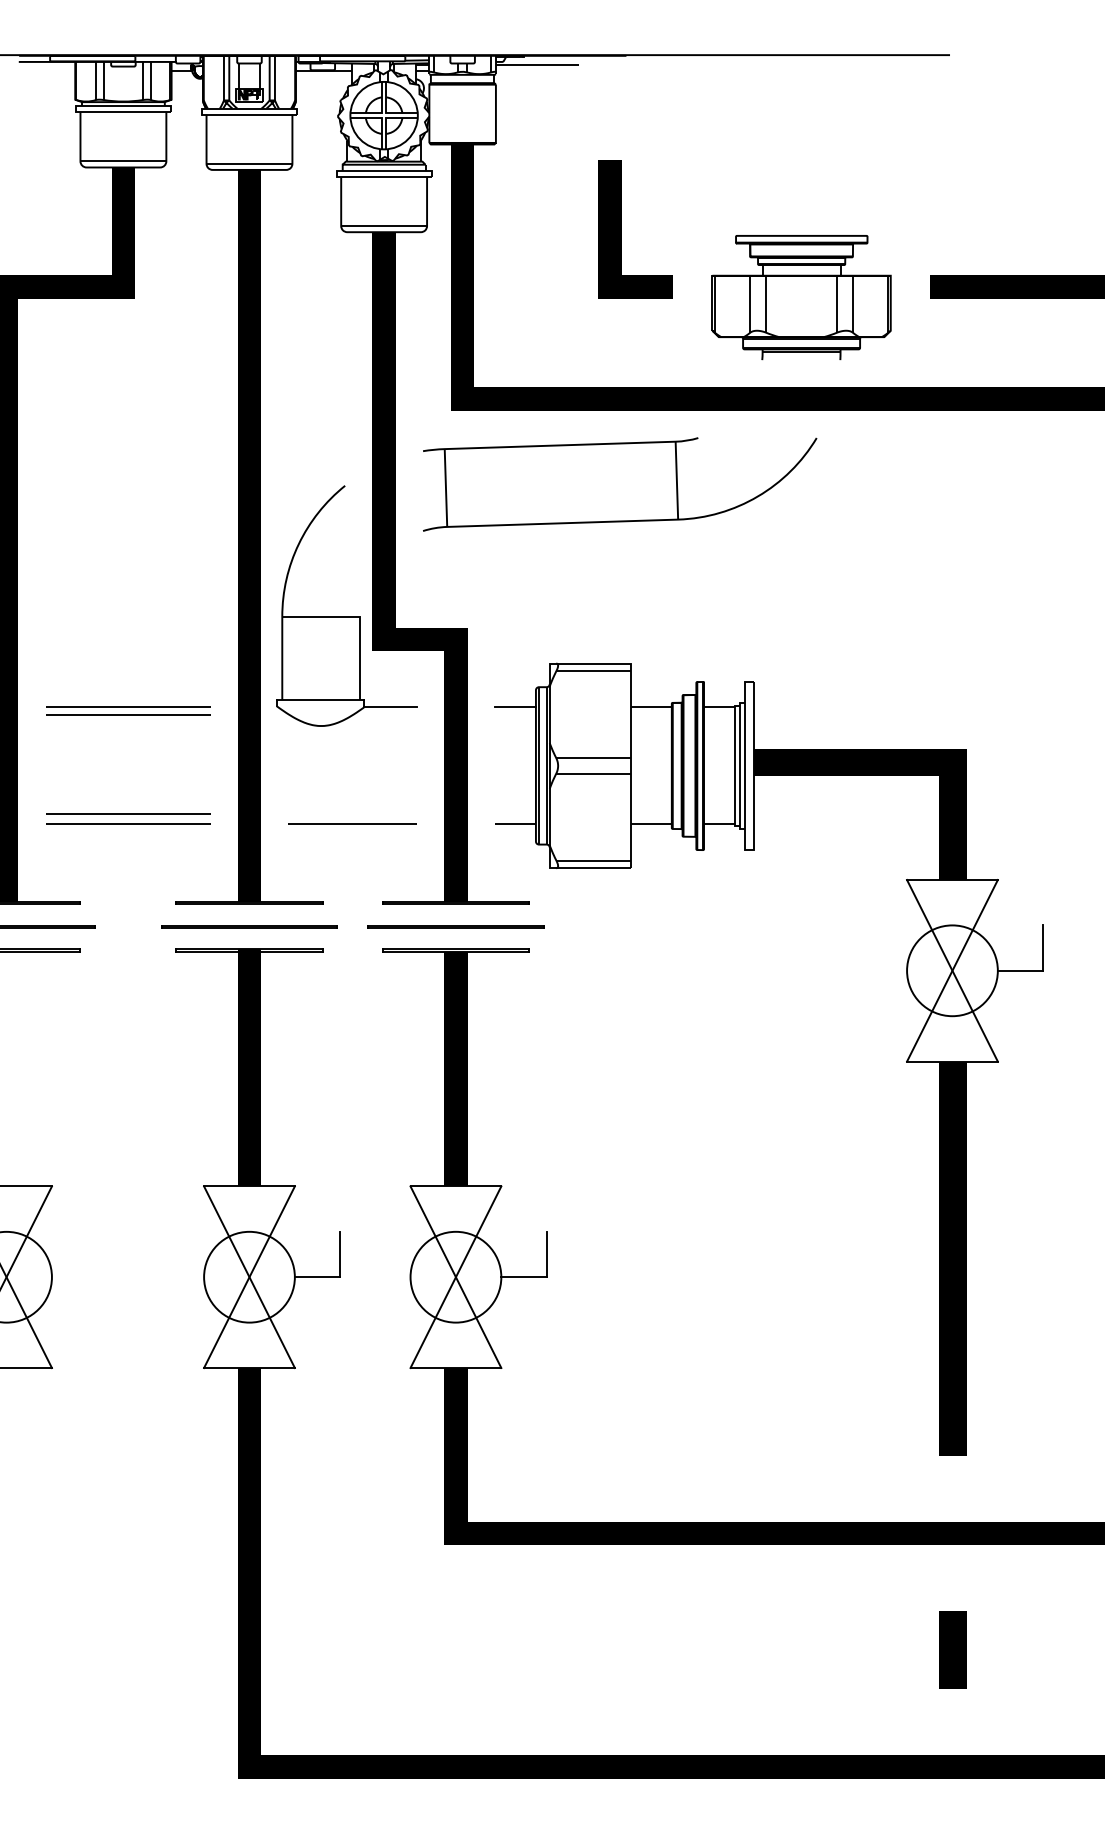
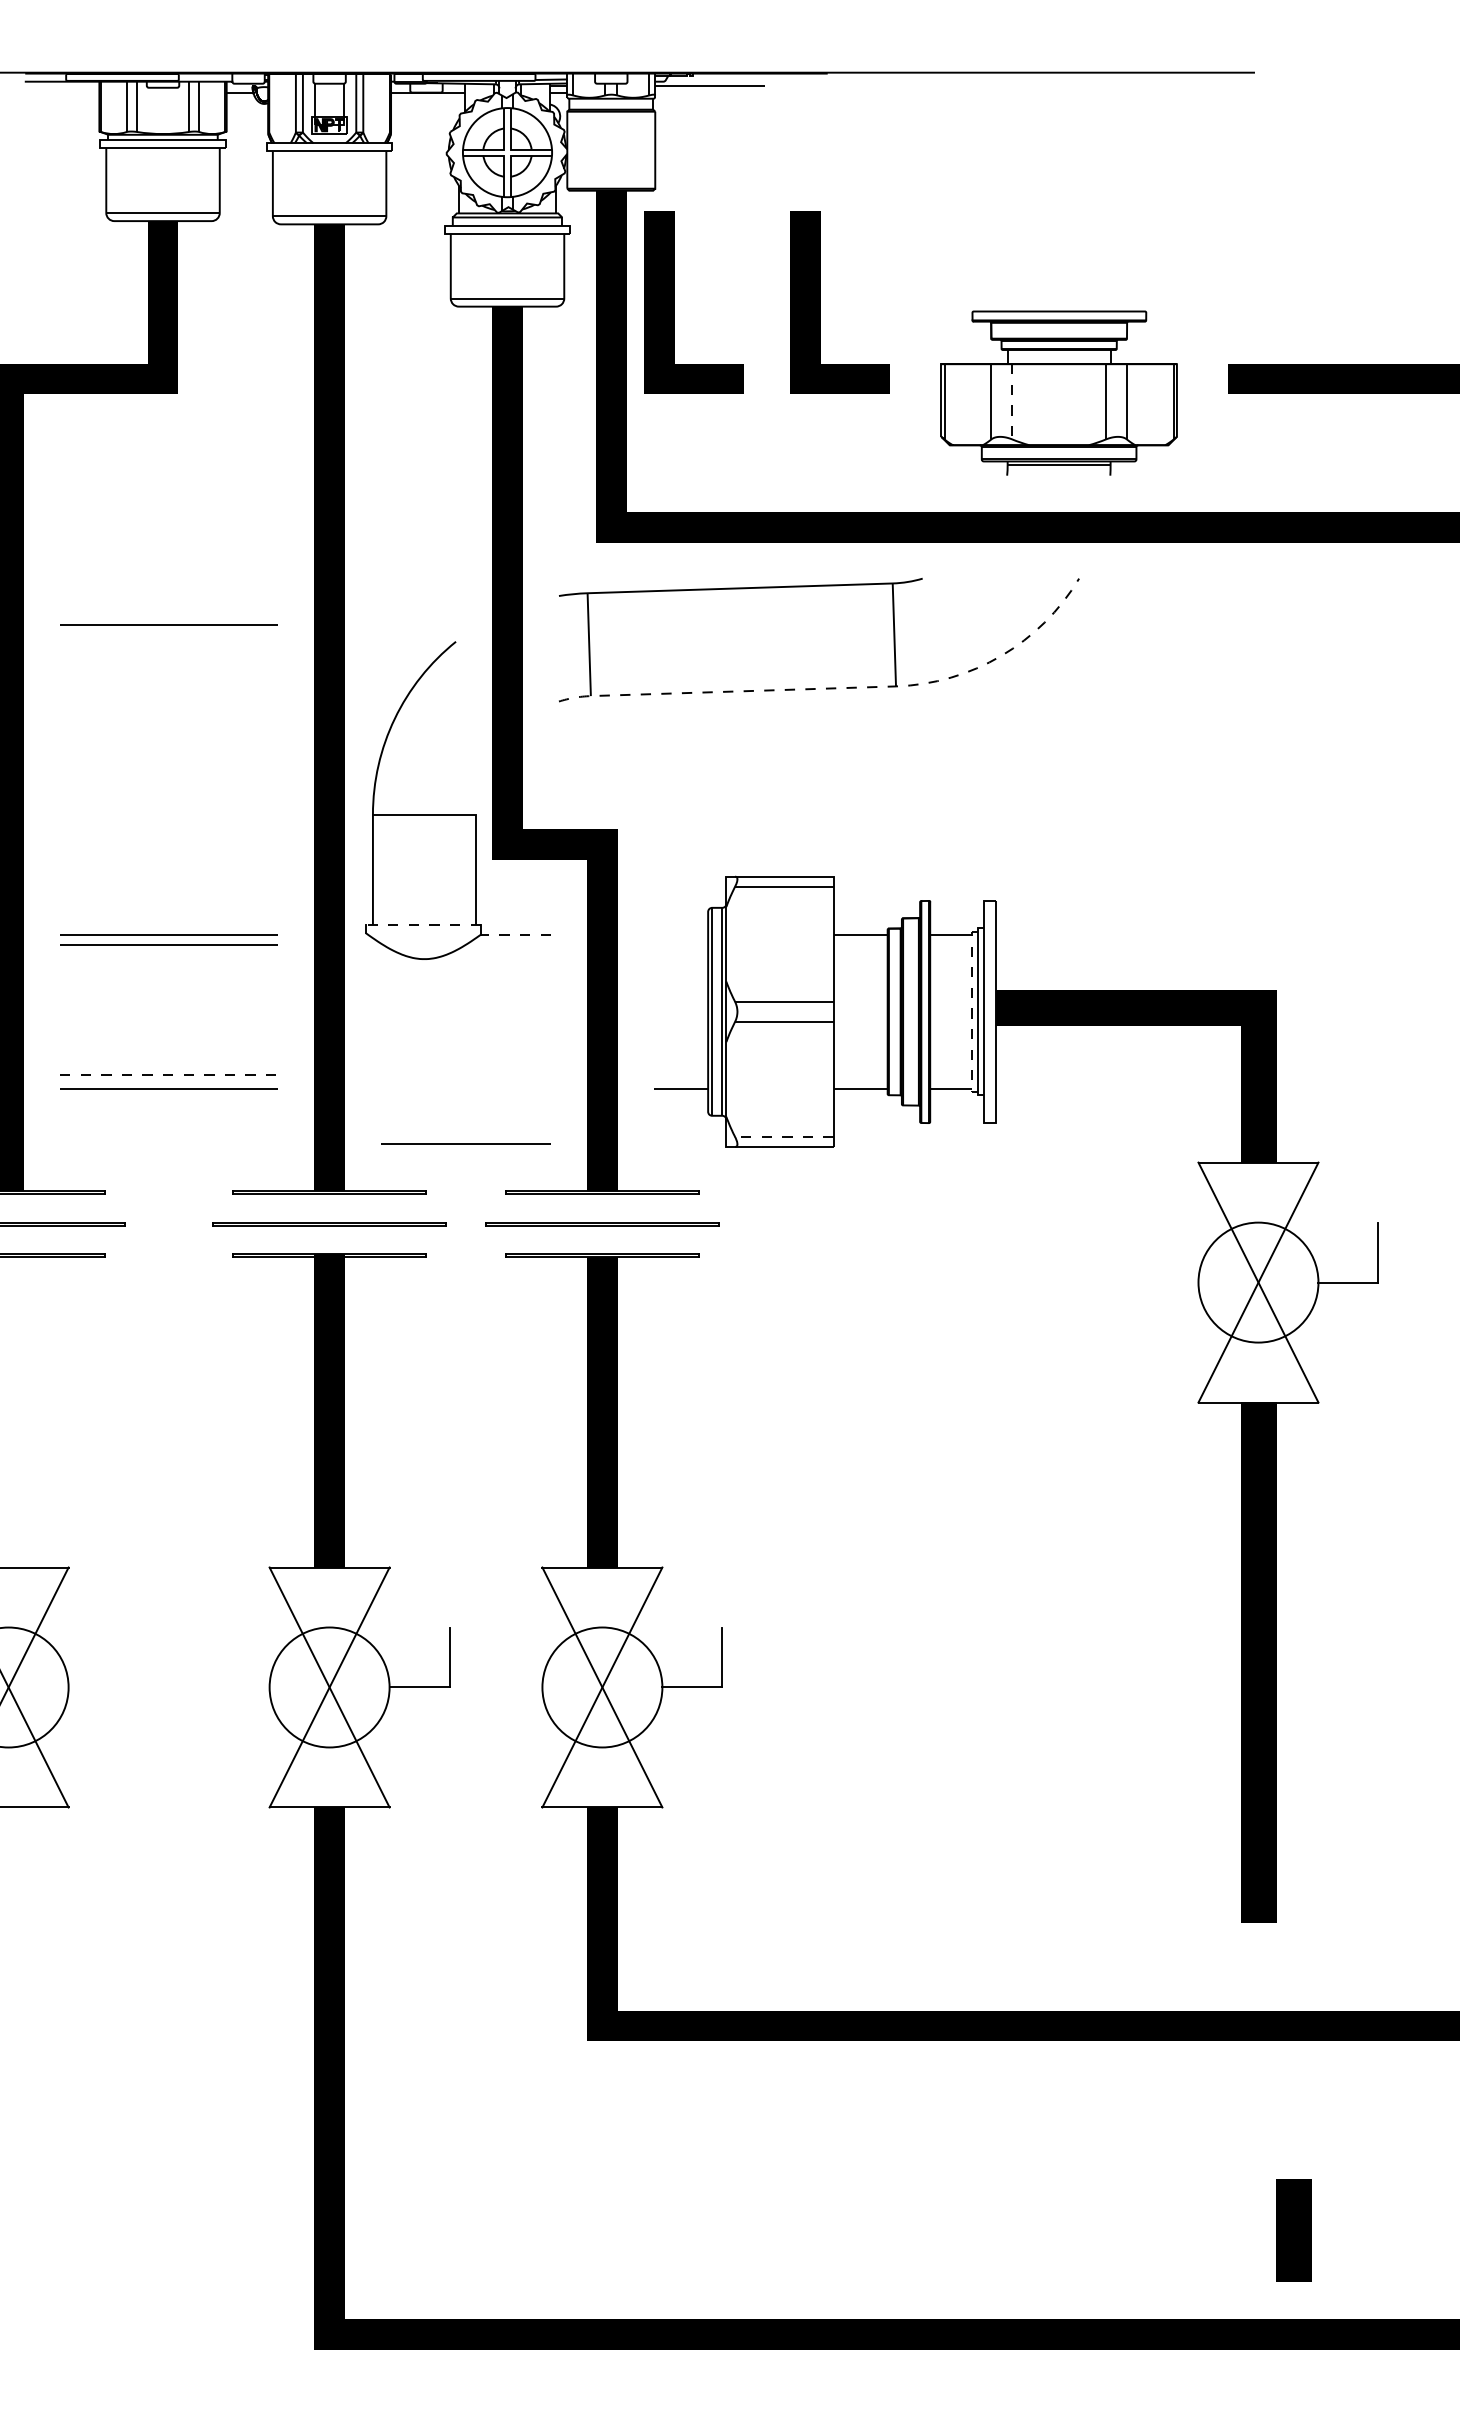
line: (510, 229) -> (674, 302), added
line: (766, 303) -> (1012, 401), solid -> dashed
line: (127, 472) -> (168, 624), added
line: (639, 521) -> (844, 688), solid -> dashed
line: (320, 699) -> (423, 924), solid -> dashed
line: (390, 707) -> (515, 934), solid -> dashed
line: (515, 707) -> (680, 934), removed
line: (735, 765) -> (971, 1011), solid -> dashed
line: (128, 813) -> (169, 1074), solid -> dashed
line: (352, 823) -> (465, 1143), moved
line: (592, 860) -> (783, 1136), solid -> dashed
line: (952, 1650) -> (1293, 2230), moved

